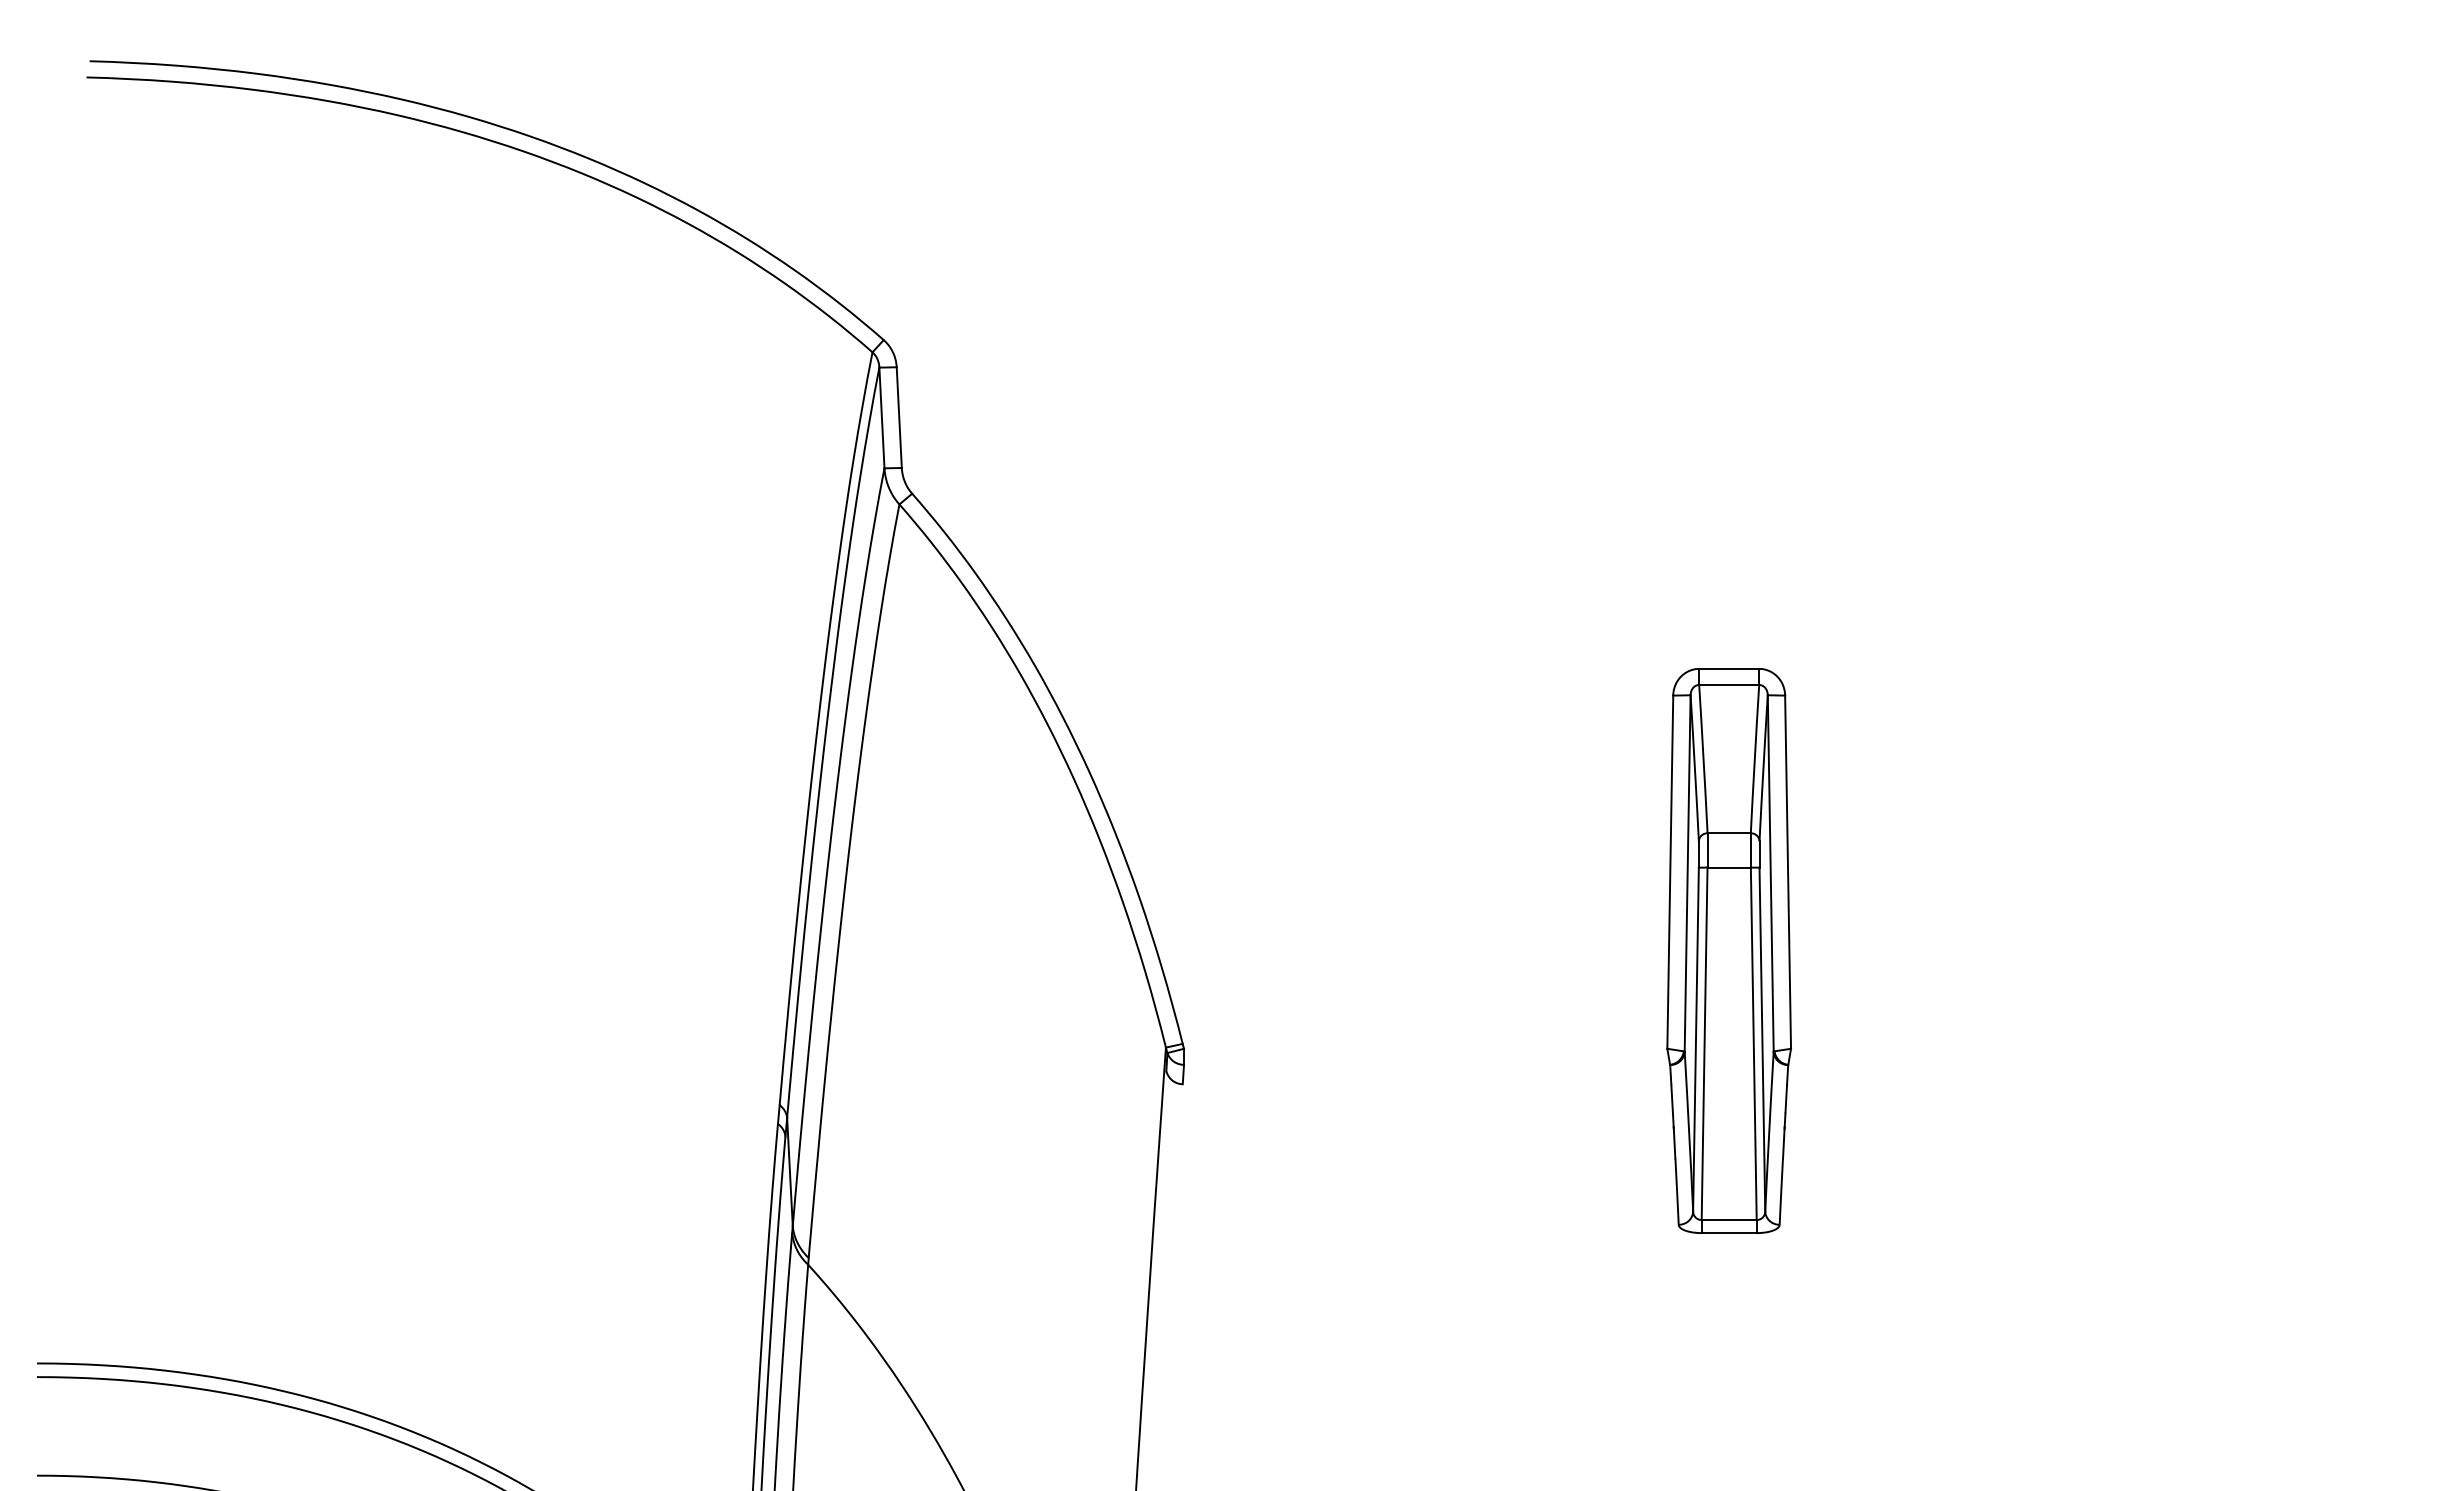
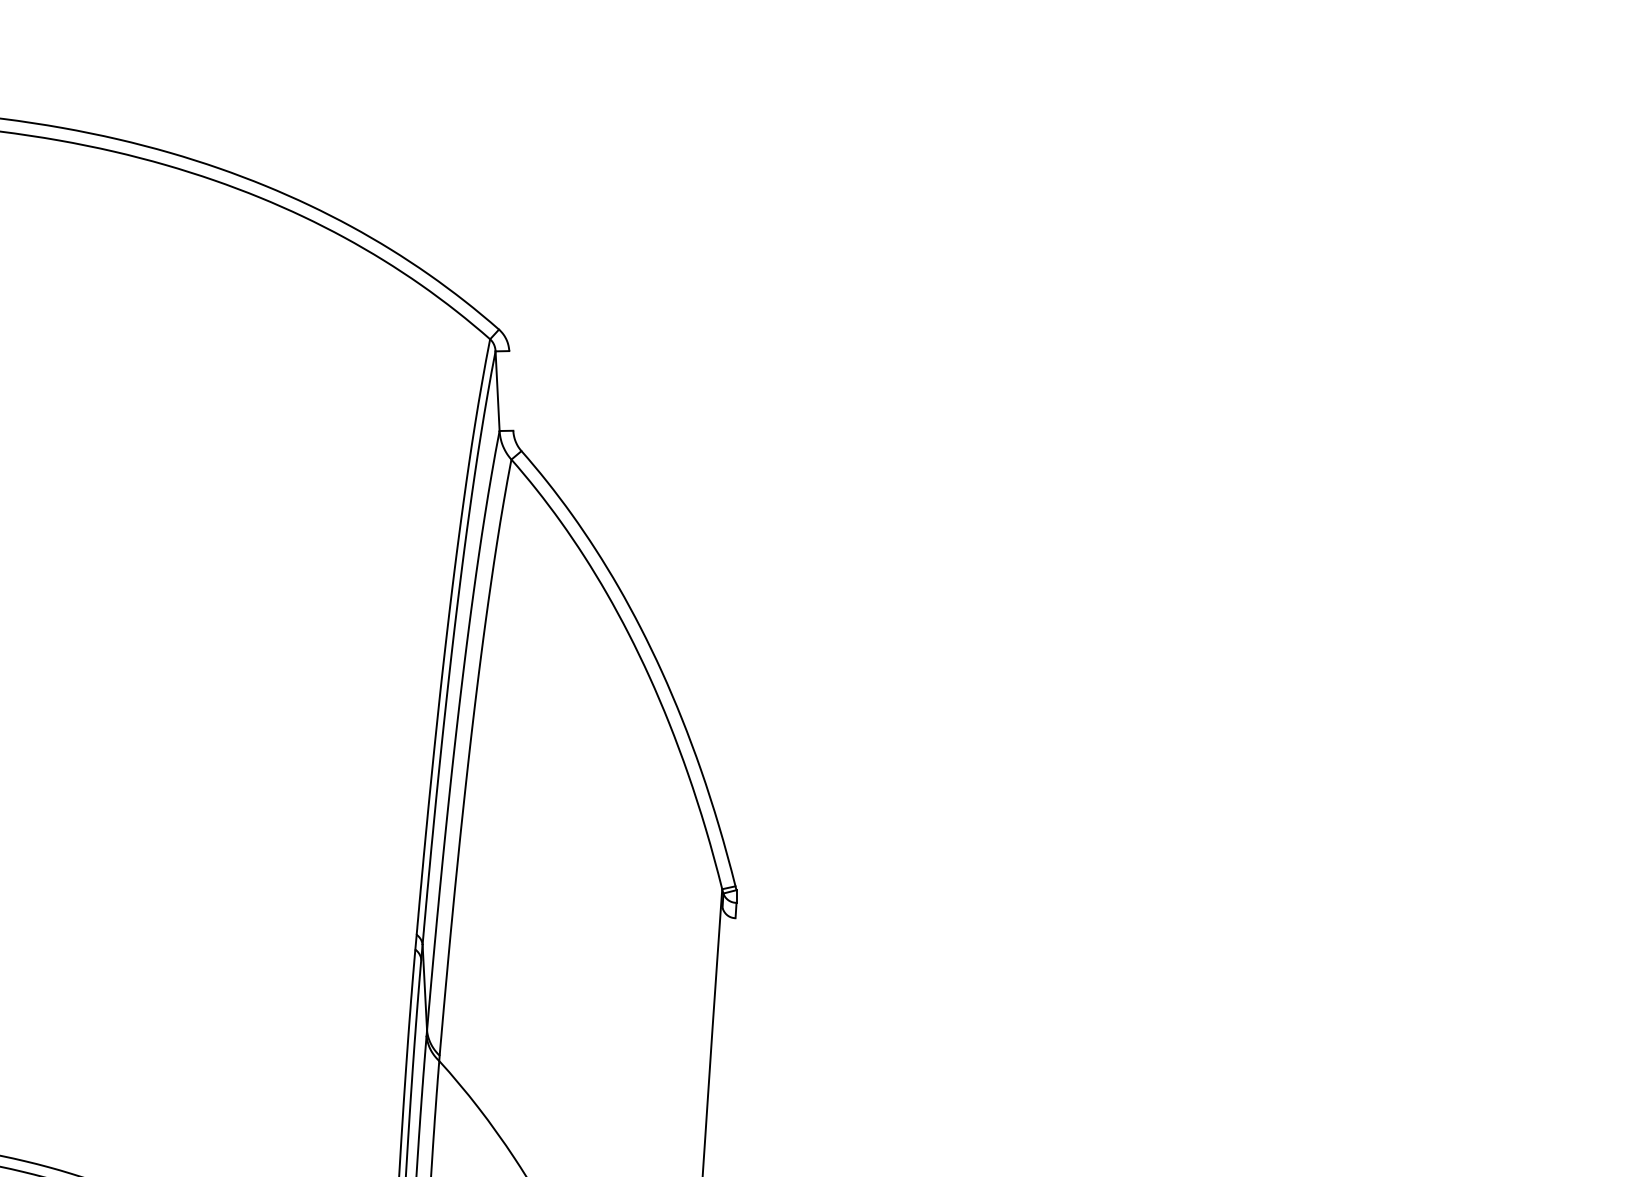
line: (898, 417) -> (510, 390), removed
part: (1728, 950) -> (1167, 812), removed

